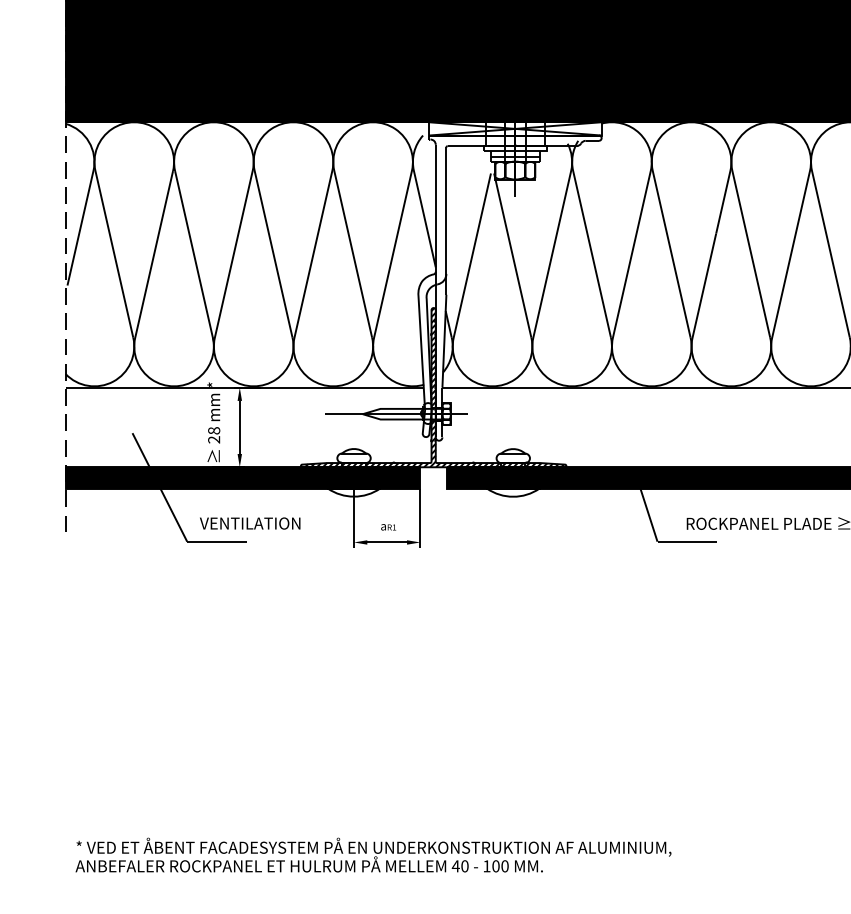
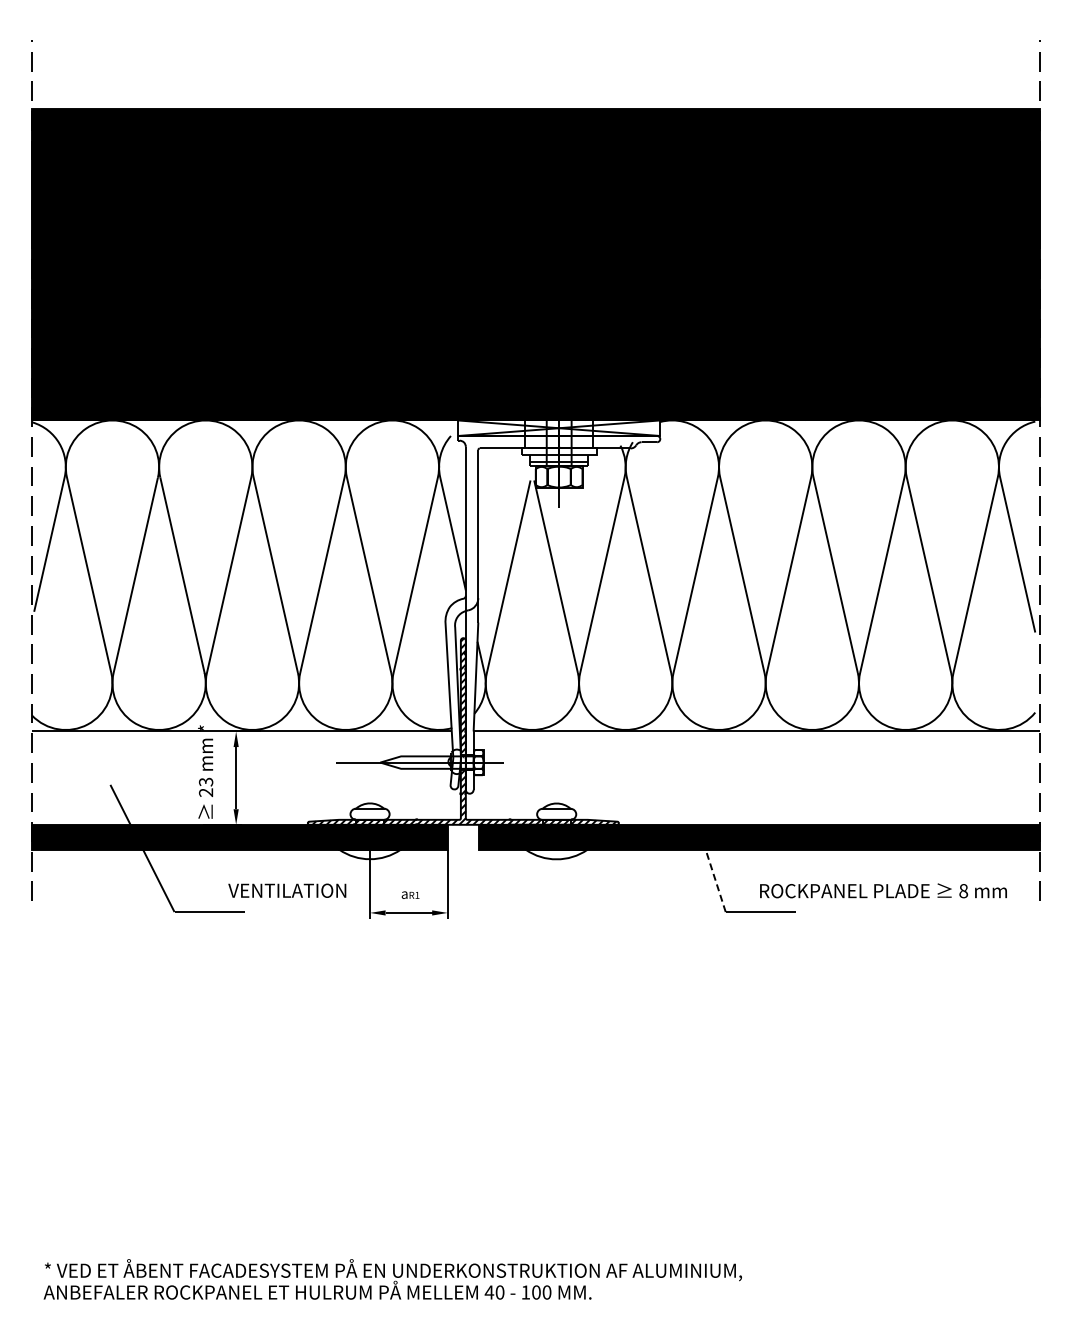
text: (214, 430) -> (206, 781), 28 -> 23
line: (648, 514) -> (715, 880), solid -> dashed
text: (250, 523) -> (287, 890), moved

